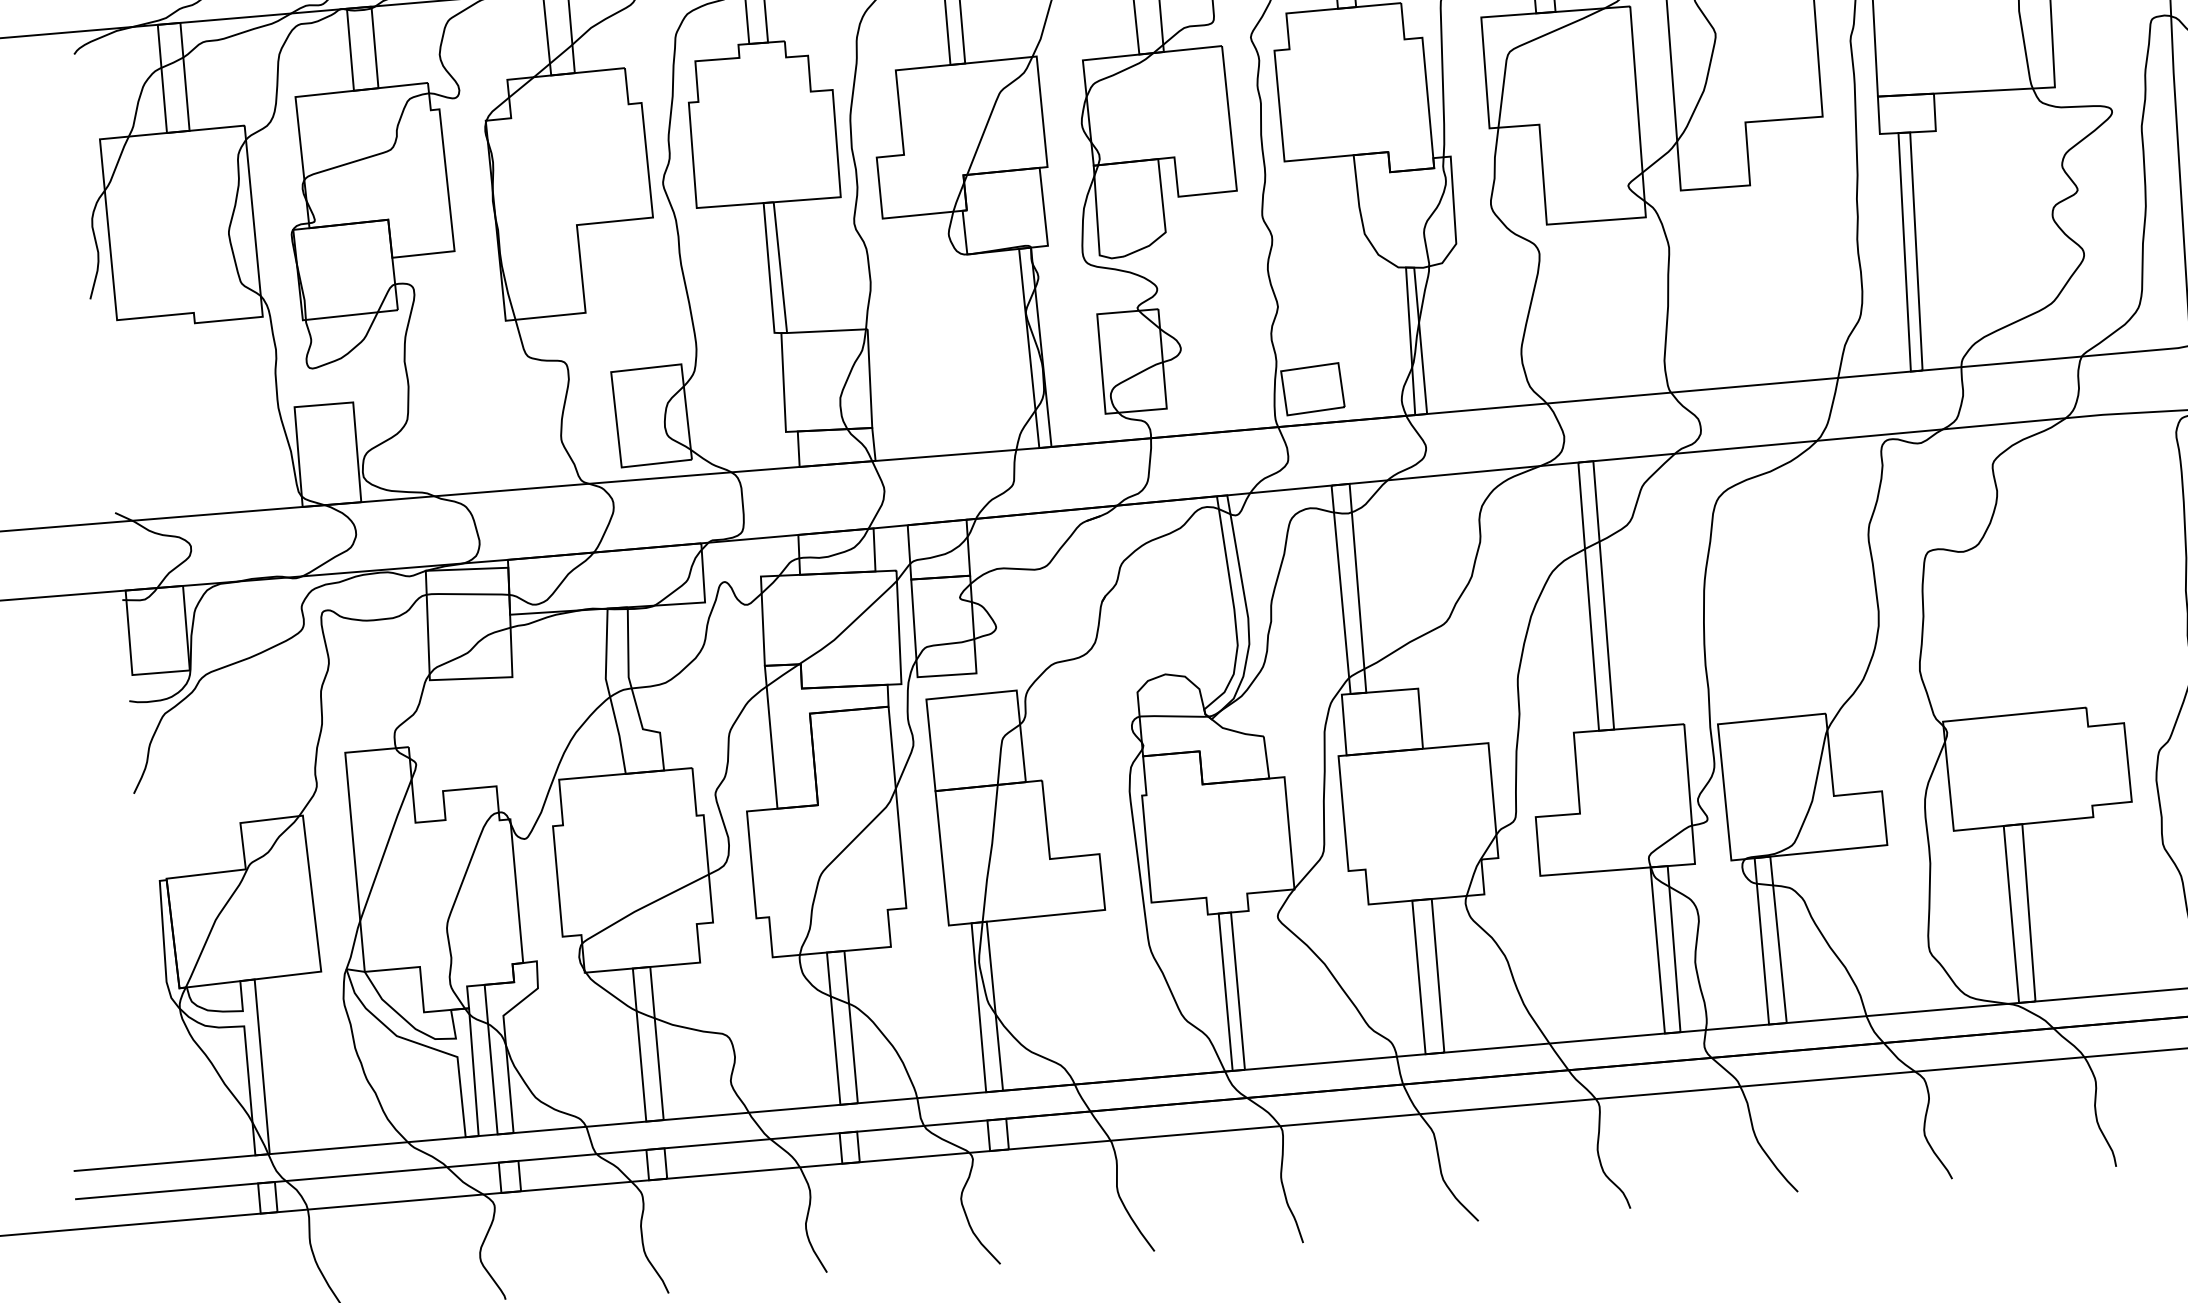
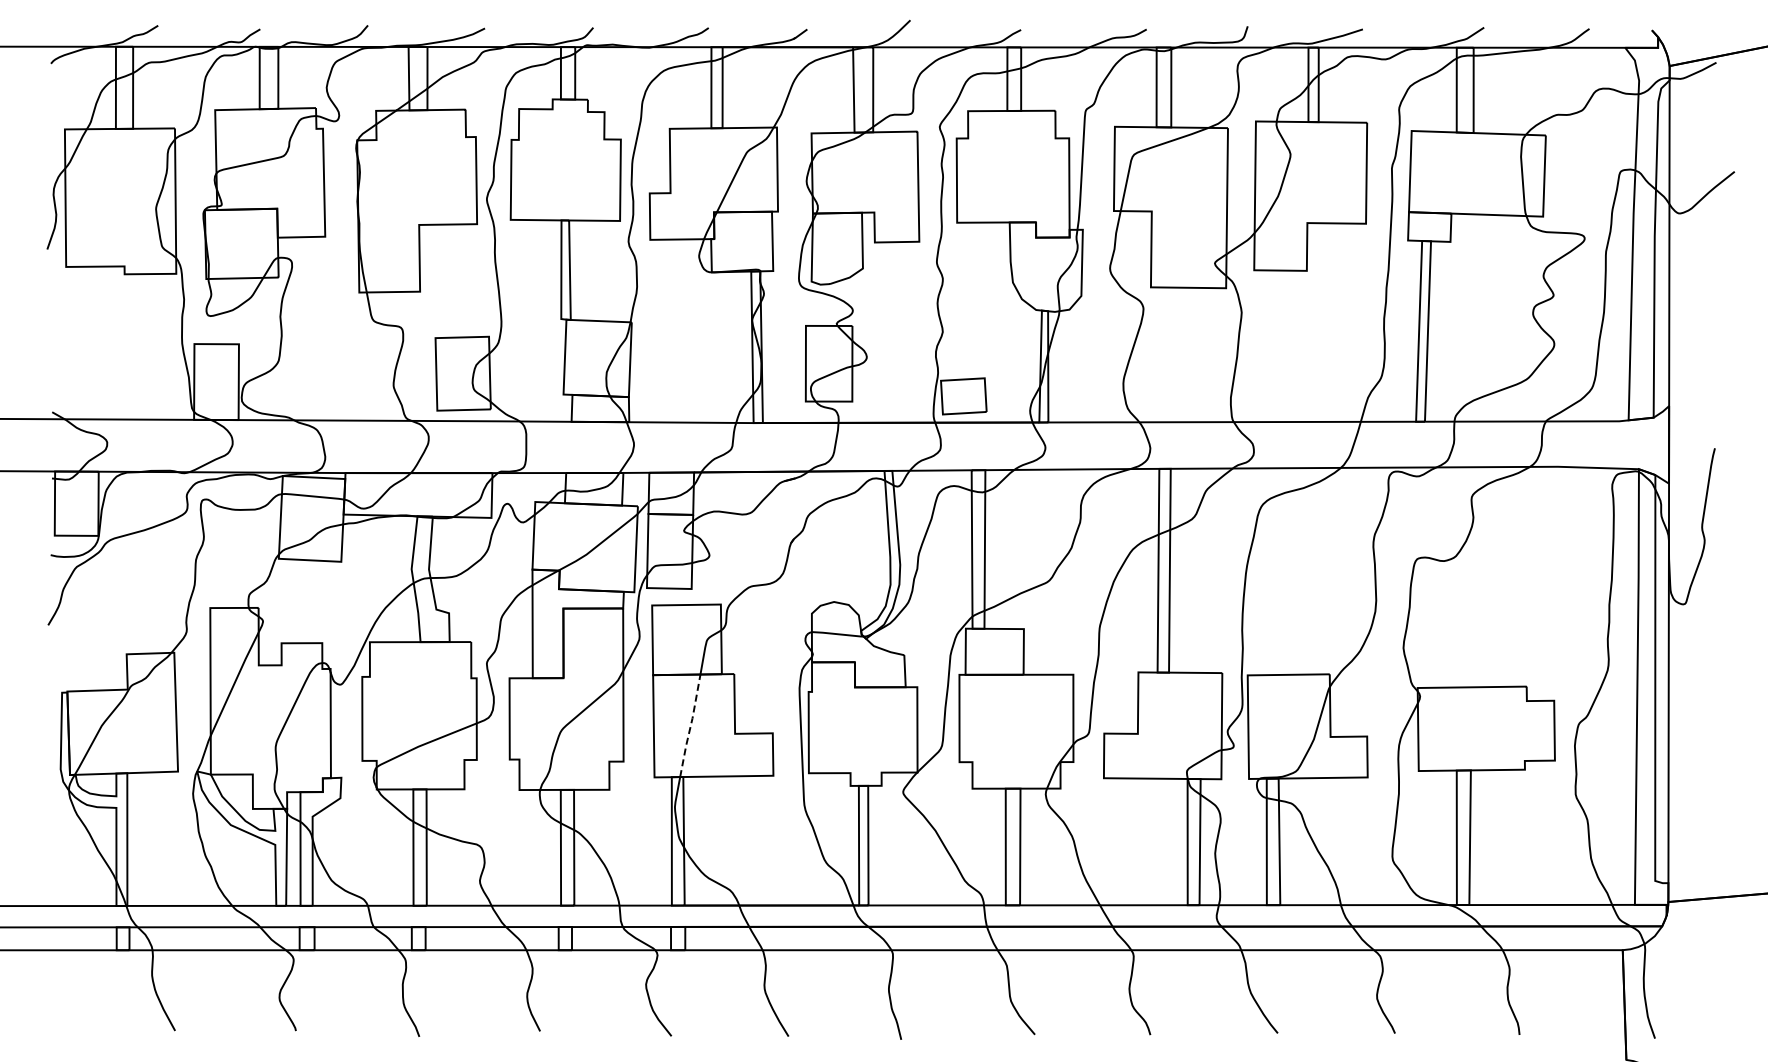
line: (990, 854) -> (690, 726), solid -> dashed

